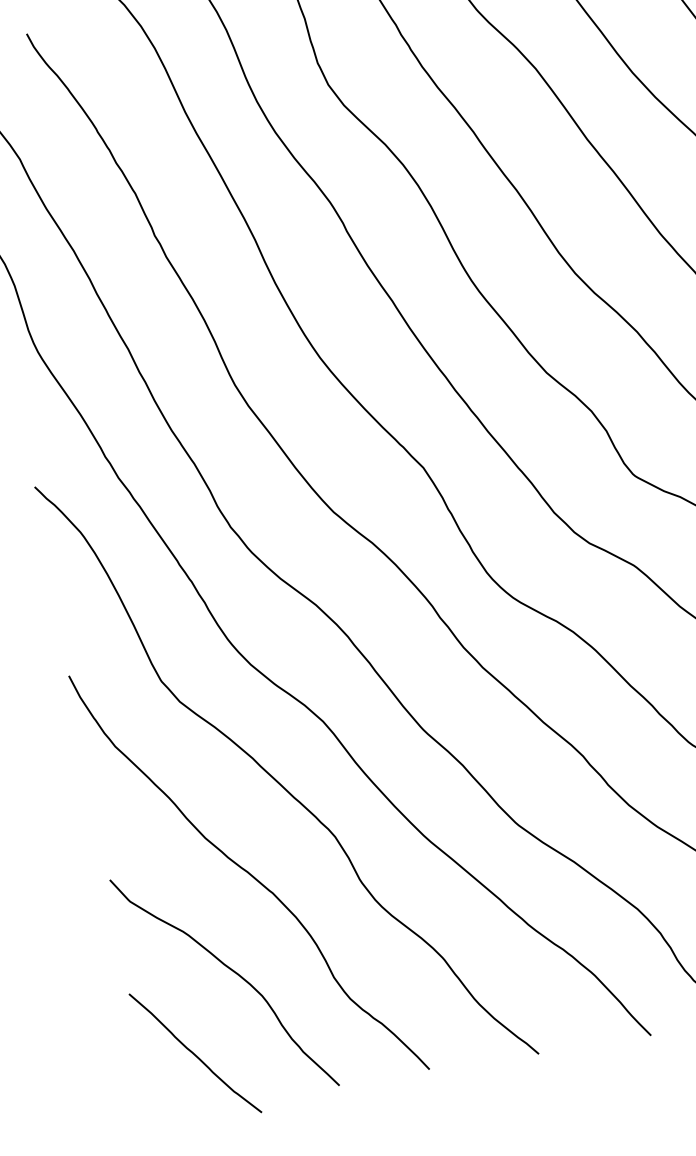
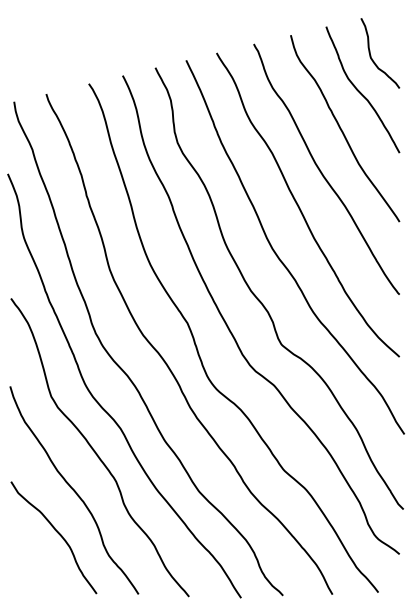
curve: (194, 1052) -> (34, 566), removed

